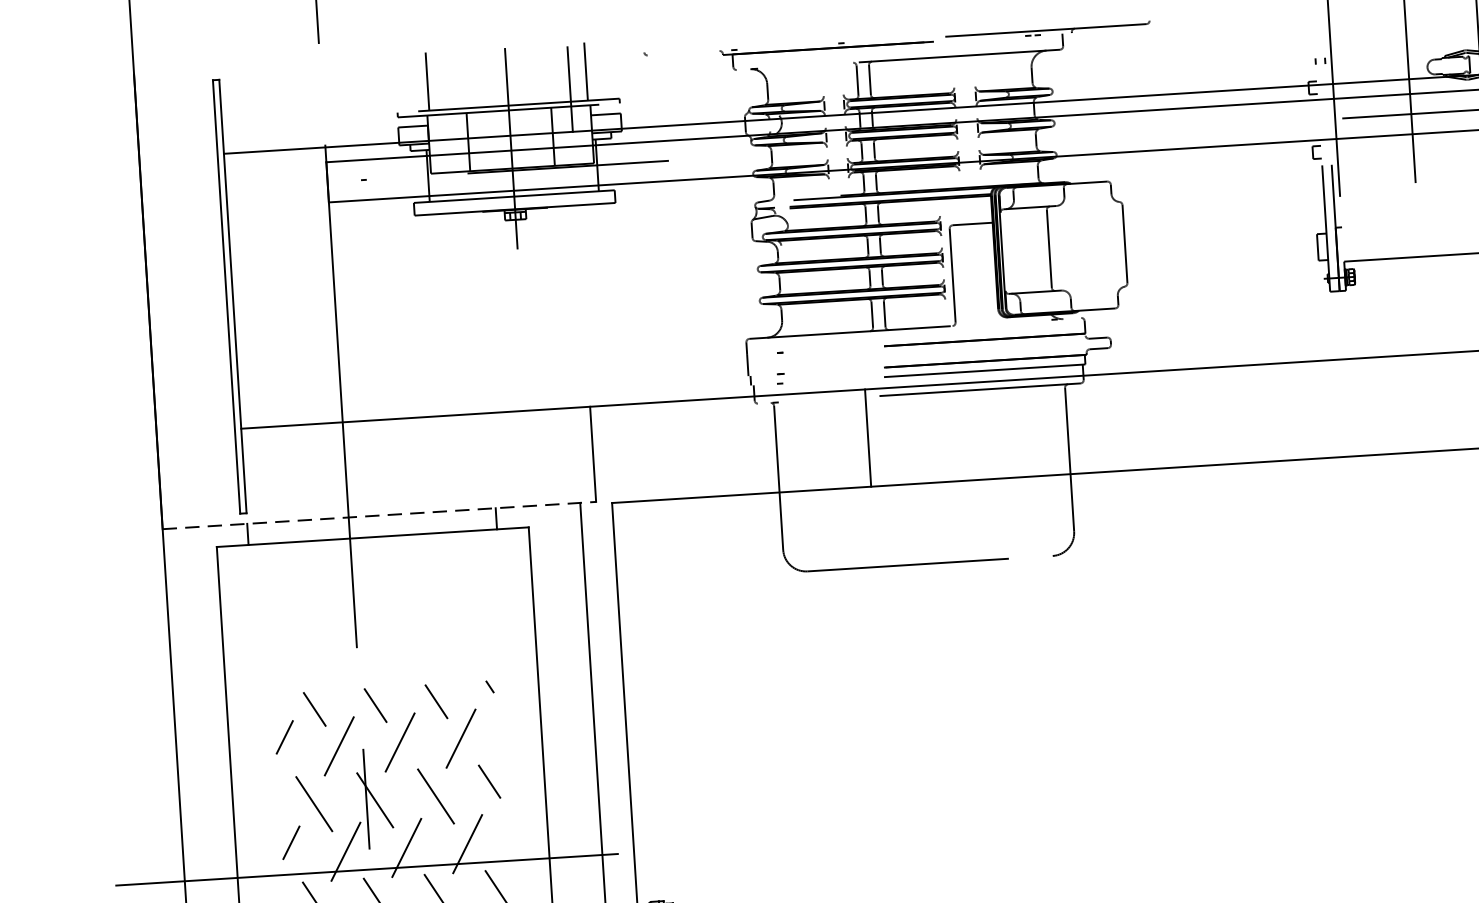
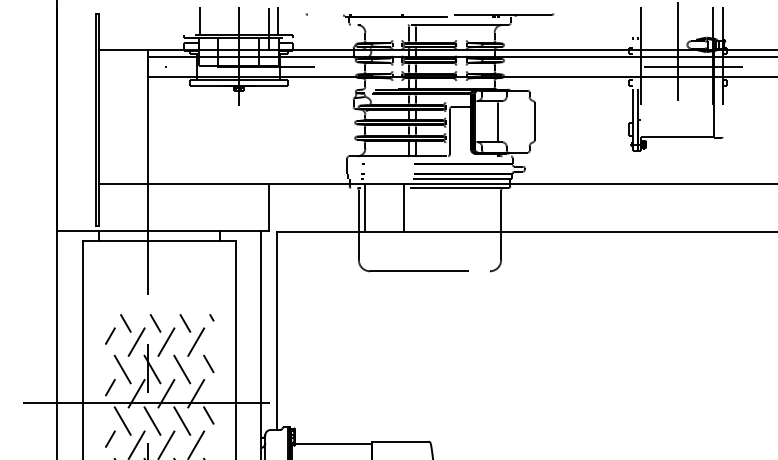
line: (788, 443) -> (364, 208), added
line: (379, 514) -> (163, 230), dashed -> solid

